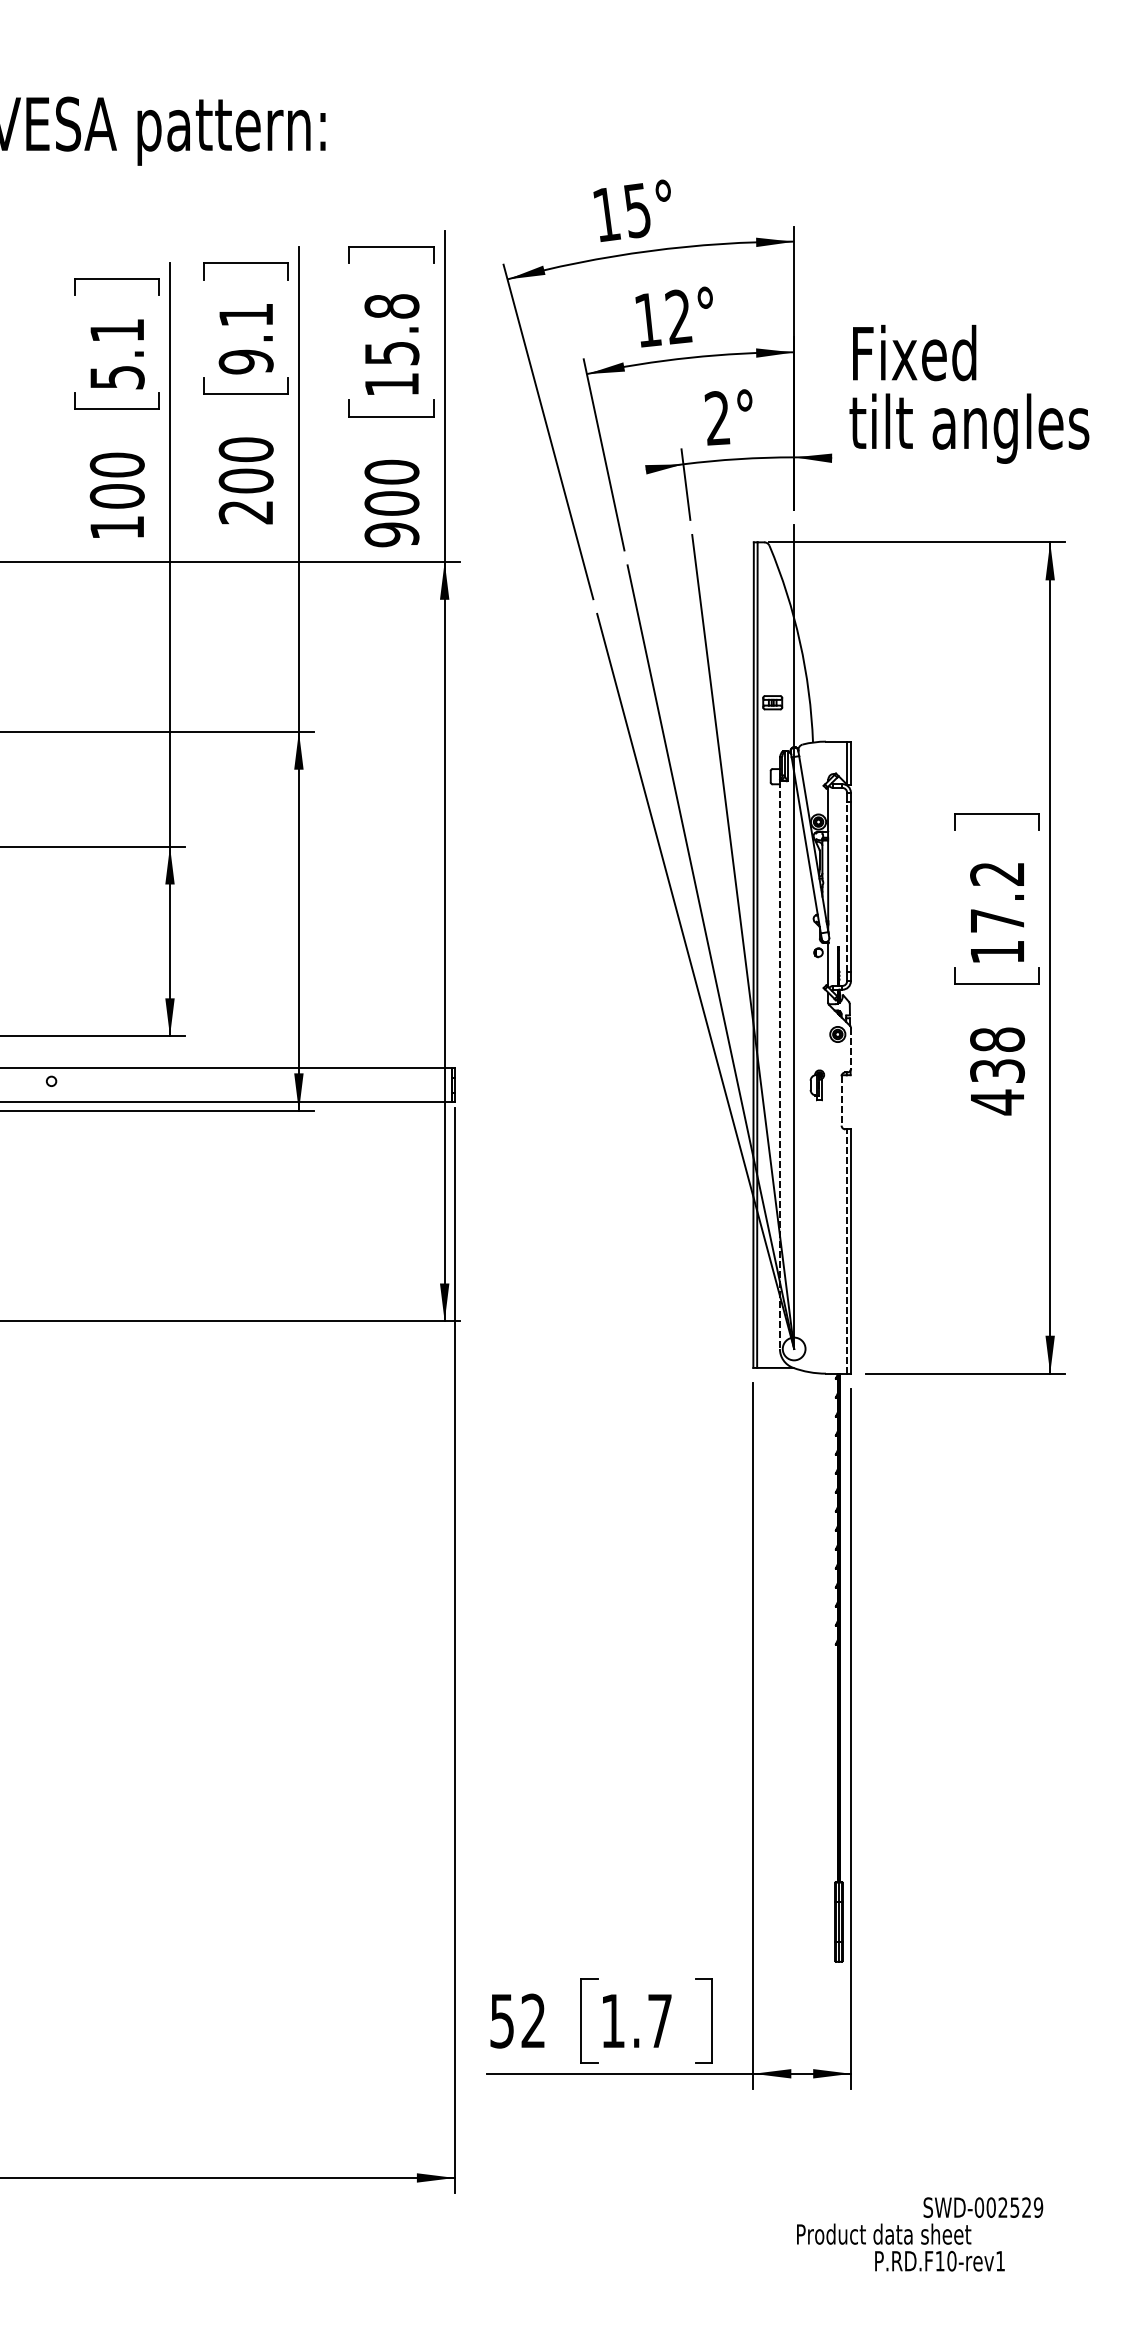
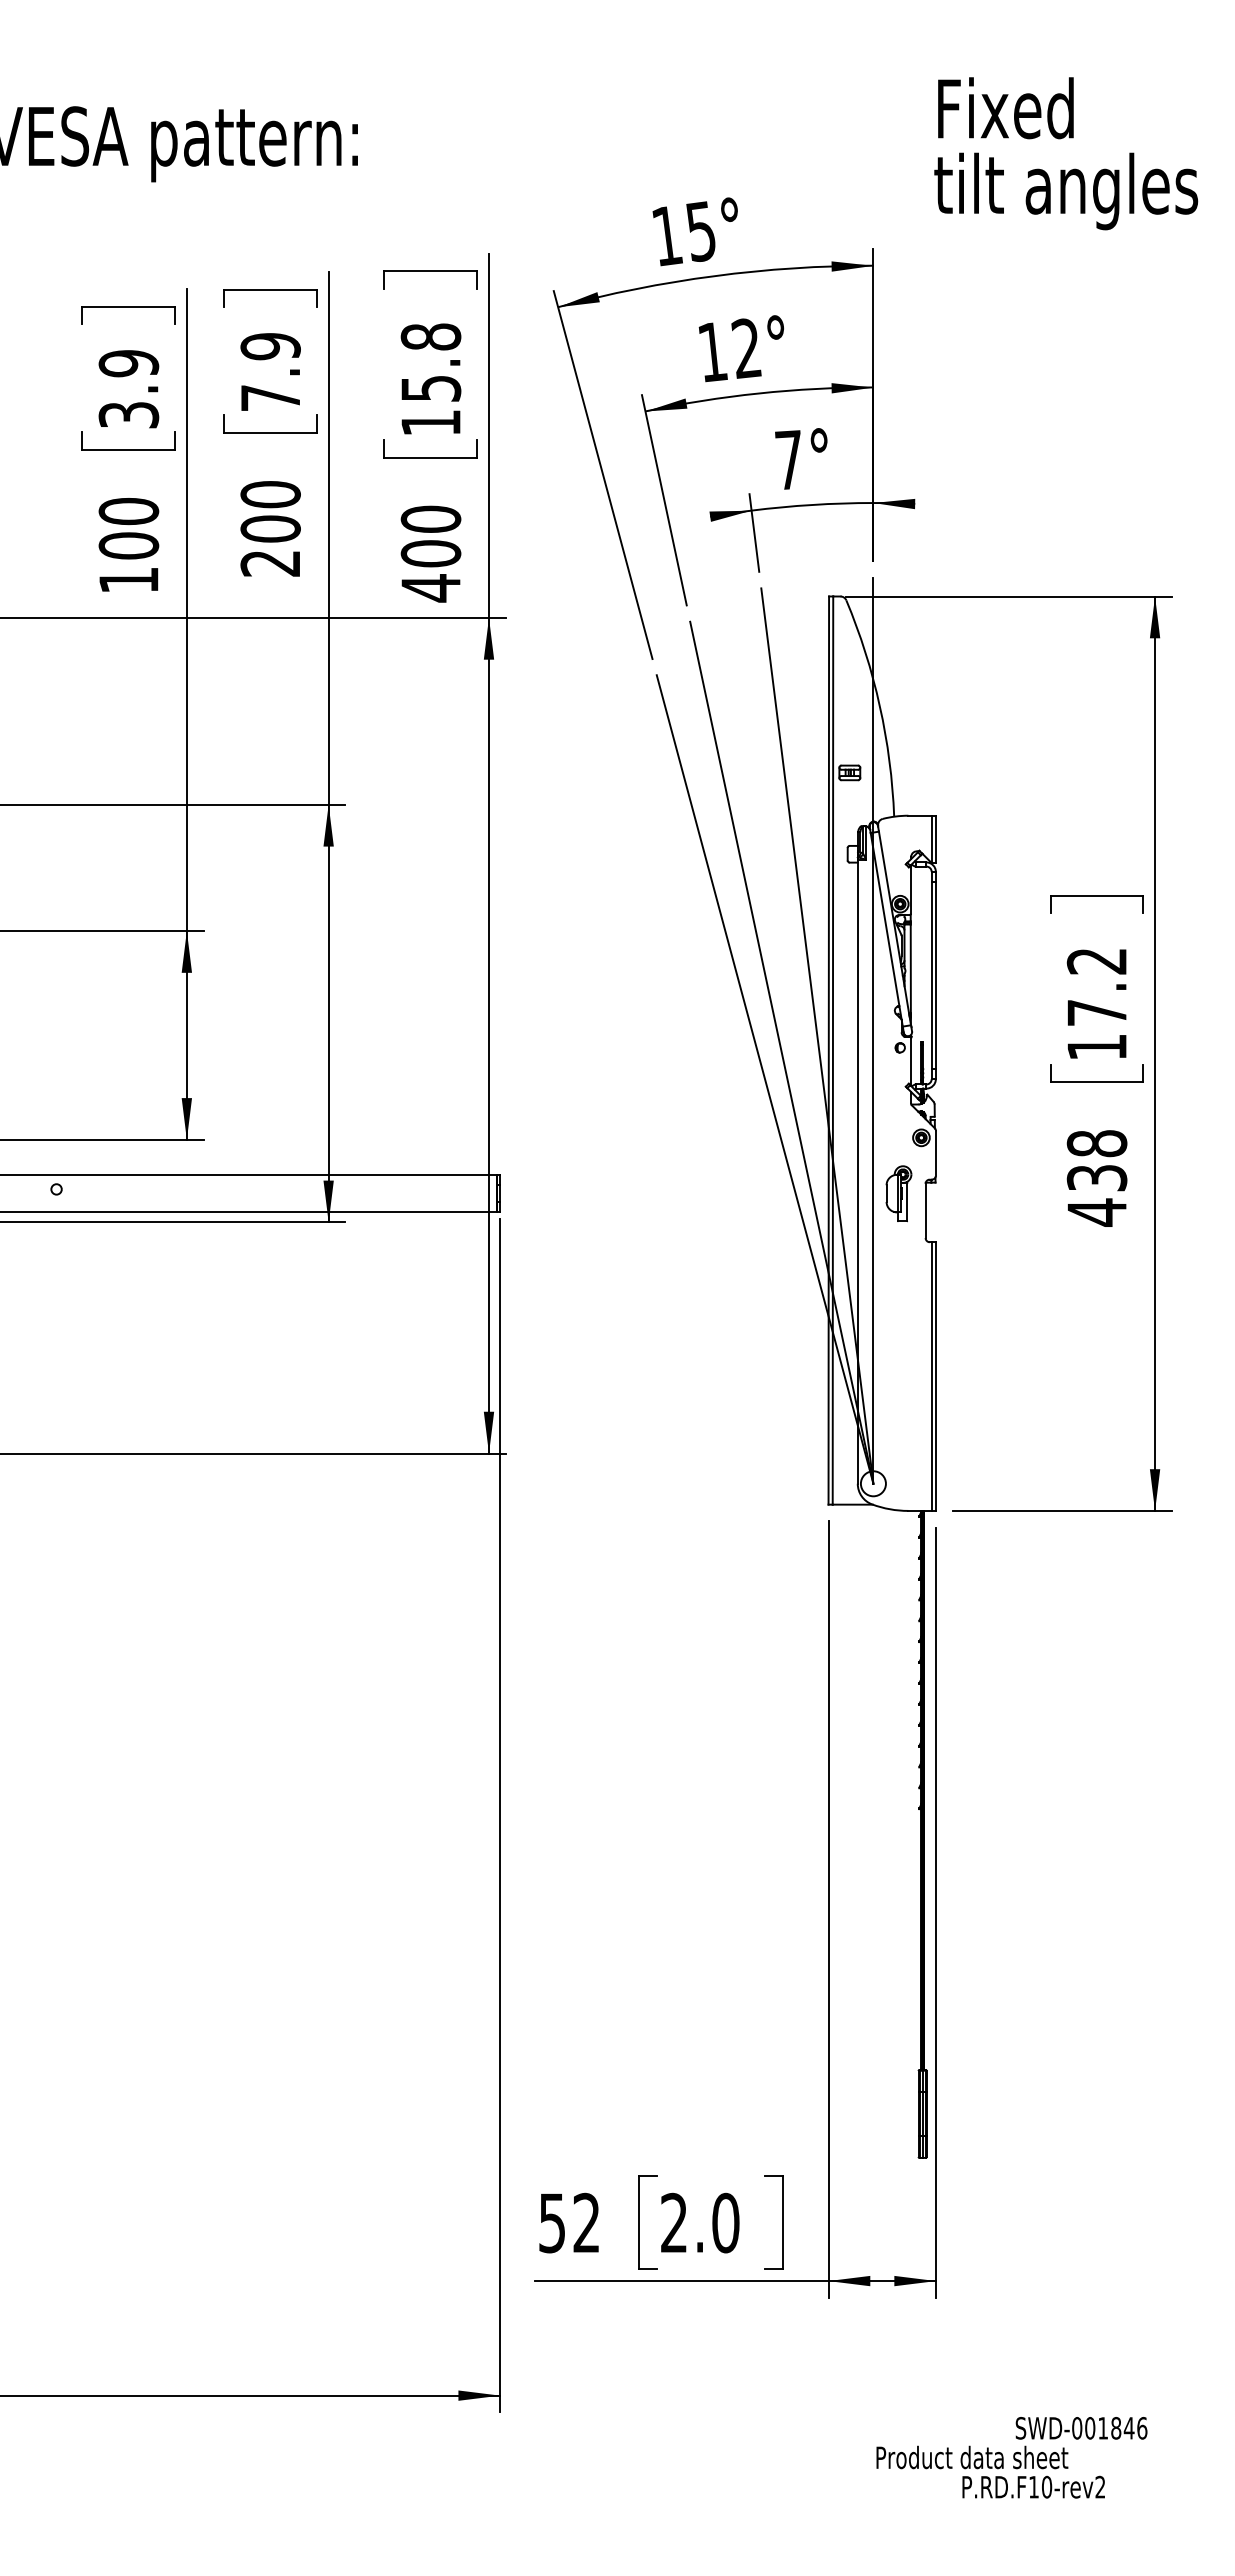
text: (246, 338) -> (270, 372), 9.1 -> 7.9
text: (116, 353) -> (128, 388), 5.1 -> 3.9
text: (969, 394) -> (1066, 153), moved
text: (717, 417) -> (789, 459), 2° -> 7°
text: (391, 535) -> (430, 588), 900 -> 400
line: (846, 886) -> (931, 975), dashed -> solid
line: (851, 1048) -> (936, 1153), dashed -> solid
line: (779, 1065) -> (857, 1172), dashed -> solid
part: (816, 1085) -> (898, 1193), size x1.67
line: (841, 1101) -> (925, 1211), dashed -> solid
line: (846, 1251) -> (931, 1376), dashed -> solid
text: (636, 2020) -> (700, 2222), 1.7 -> 2.0
text: (1020, 2206) -> (1122, 2427), SWD-002529 -> SWD-001846
text: (1000, 2260) -> (1100, 2486), P.RD.F10-rev1 -> P.RD.F10-rev2

